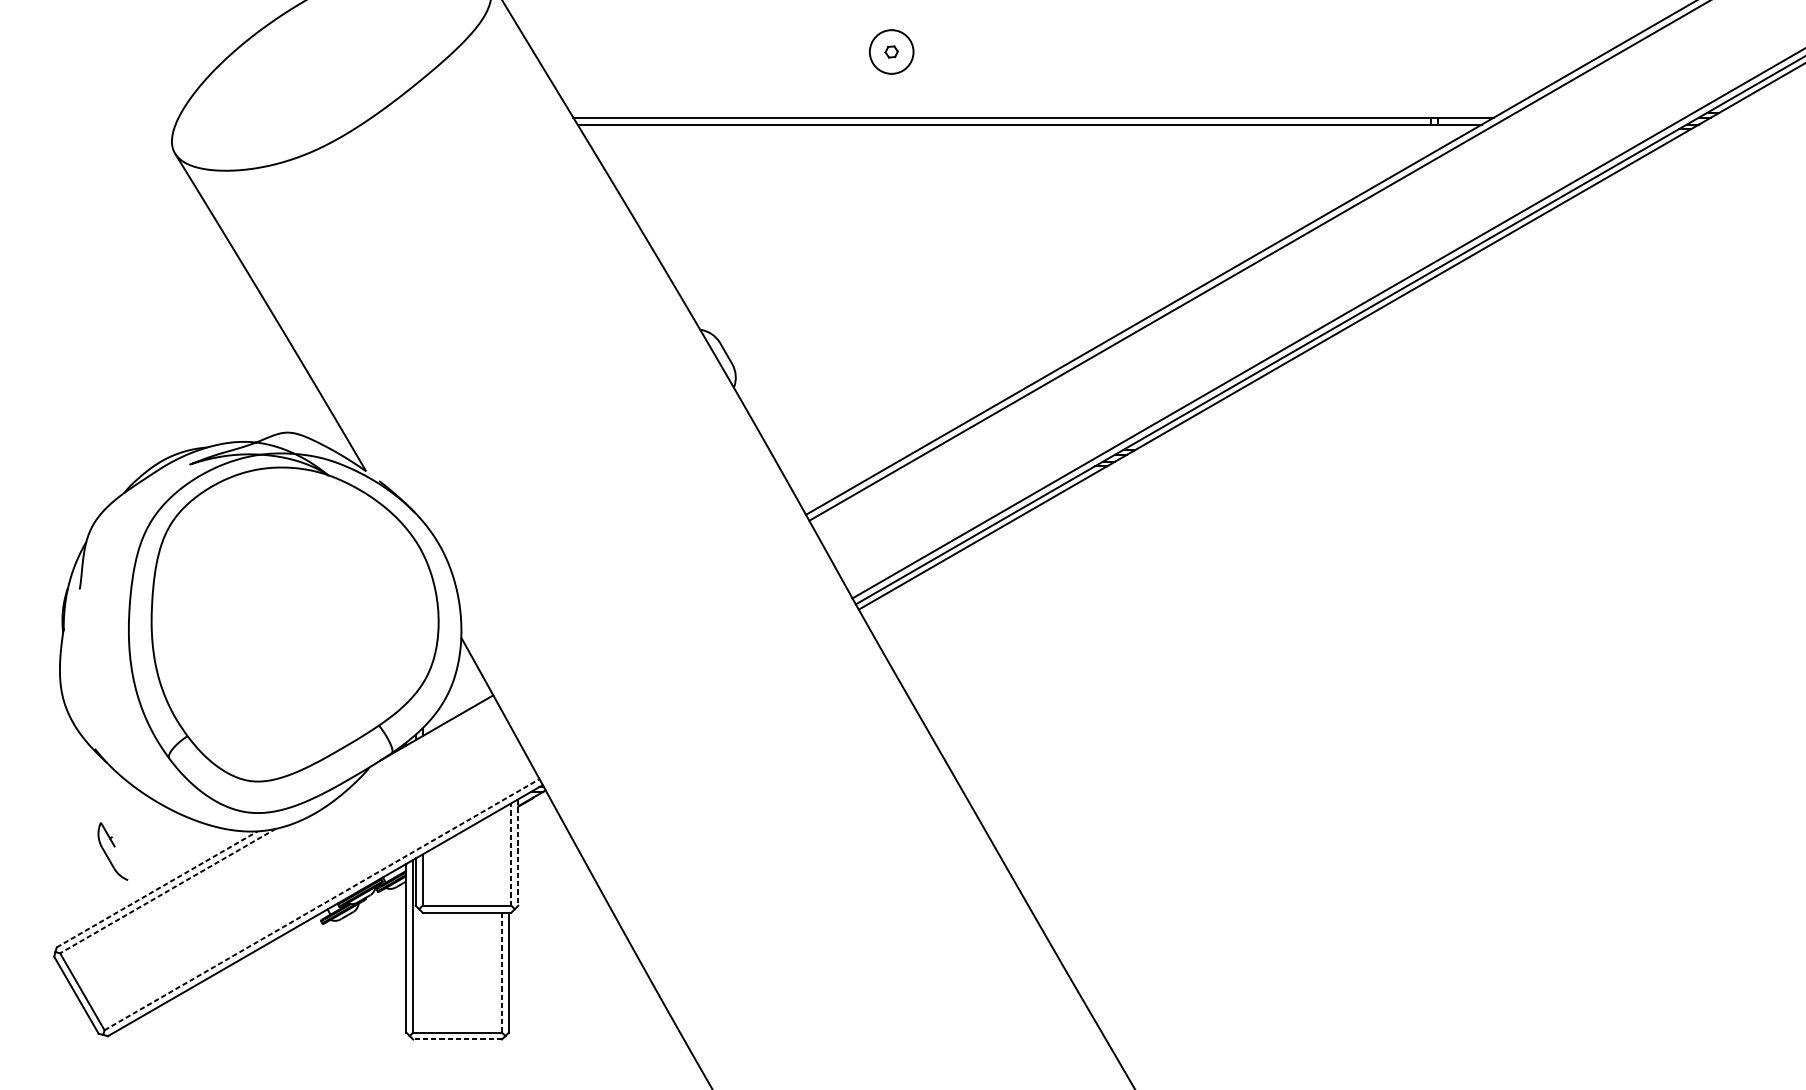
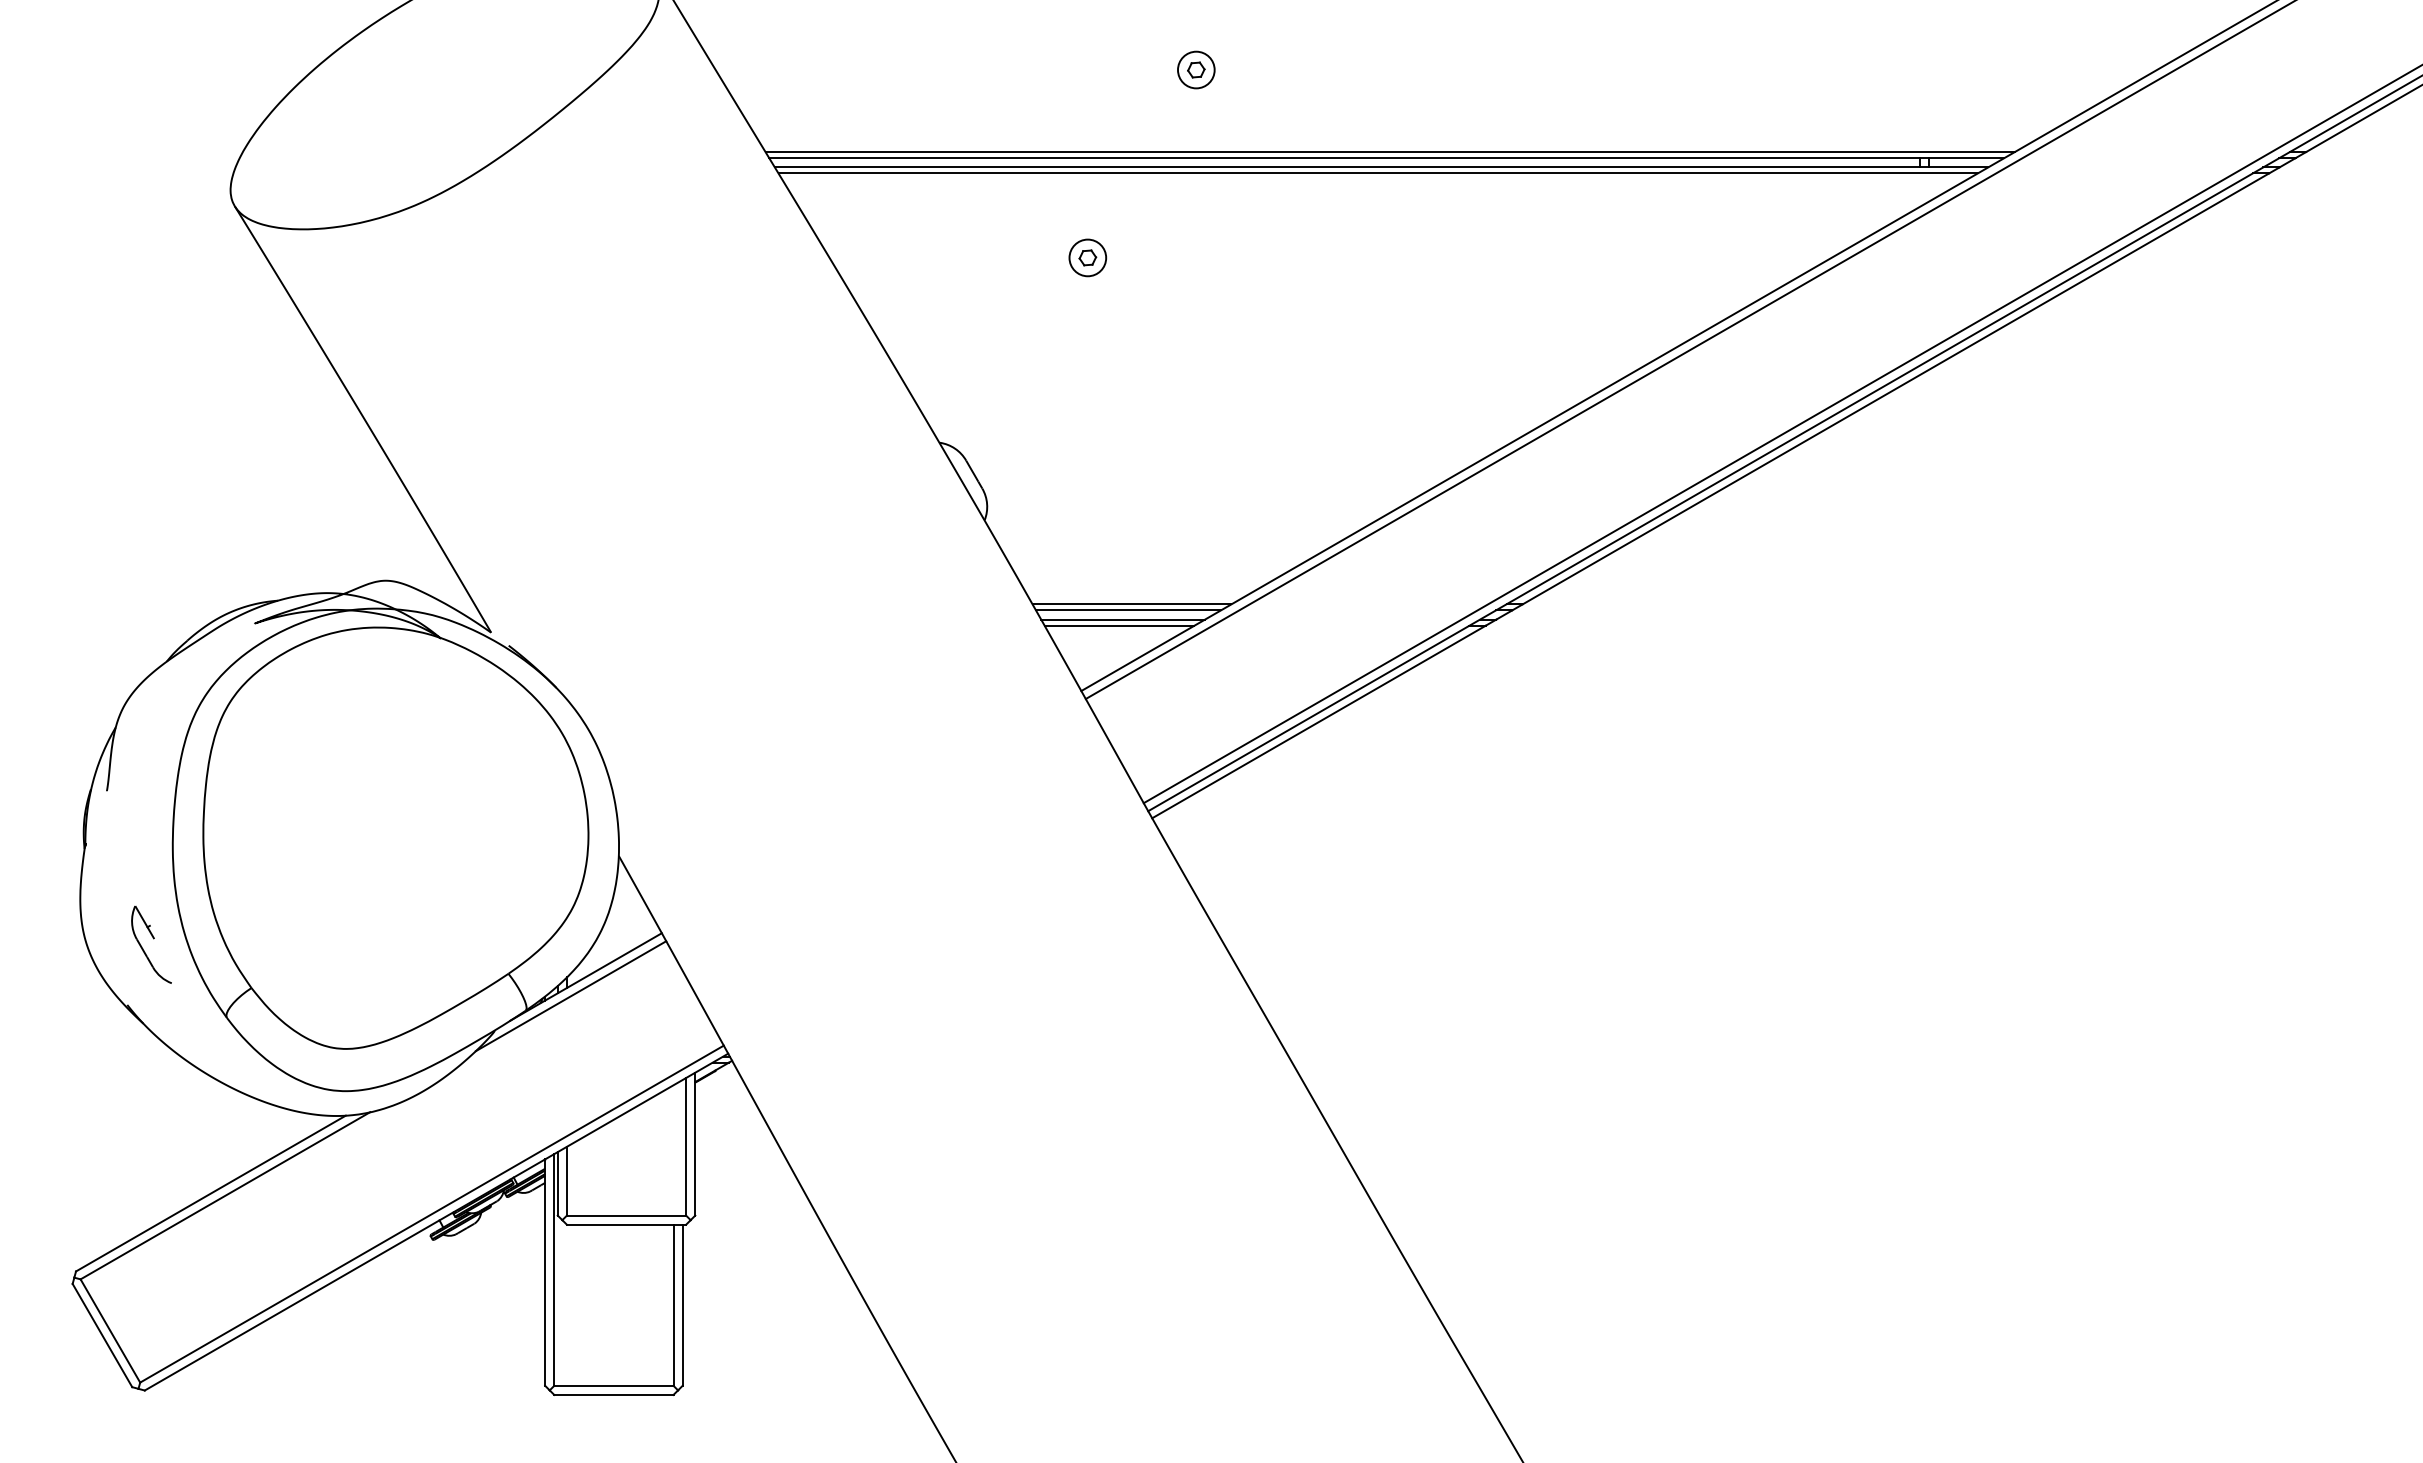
circle: (891, 51) -> (1196, 69), size x0.62
line: (1035, 113) -> (1389, 152), added
line: (1026, 129) -> (1377, 173), added
part: (810, 191) -> (1087, 257), added
line: (843, 450) -> (1131, 604), added
line: (841, 454) -> (1128, 610), added
line: (837, 461) -> (1123, 619), added
line: (834, 465) -> (1119, 625), added
line: (425, 742) -> (570, 996), added
part: (112, 851) -> (151, 944), moved
line: (518, 852) -> (695, 1144), dashed -> solid
line: (511, 854) -> (686, 1146), dashed -> solid
line: (156, 889) -> (210, 1193), dashed -> solid
line: (167, 891) -> (224, 1196), dashed -> solid
line: (322, 904) -> (432, 1214), dashed -> solid
line: (502, 972) -> (673, 1305), dashed -> solid
line: (457, 1039) -> (613, 1394), dashed -> solid

